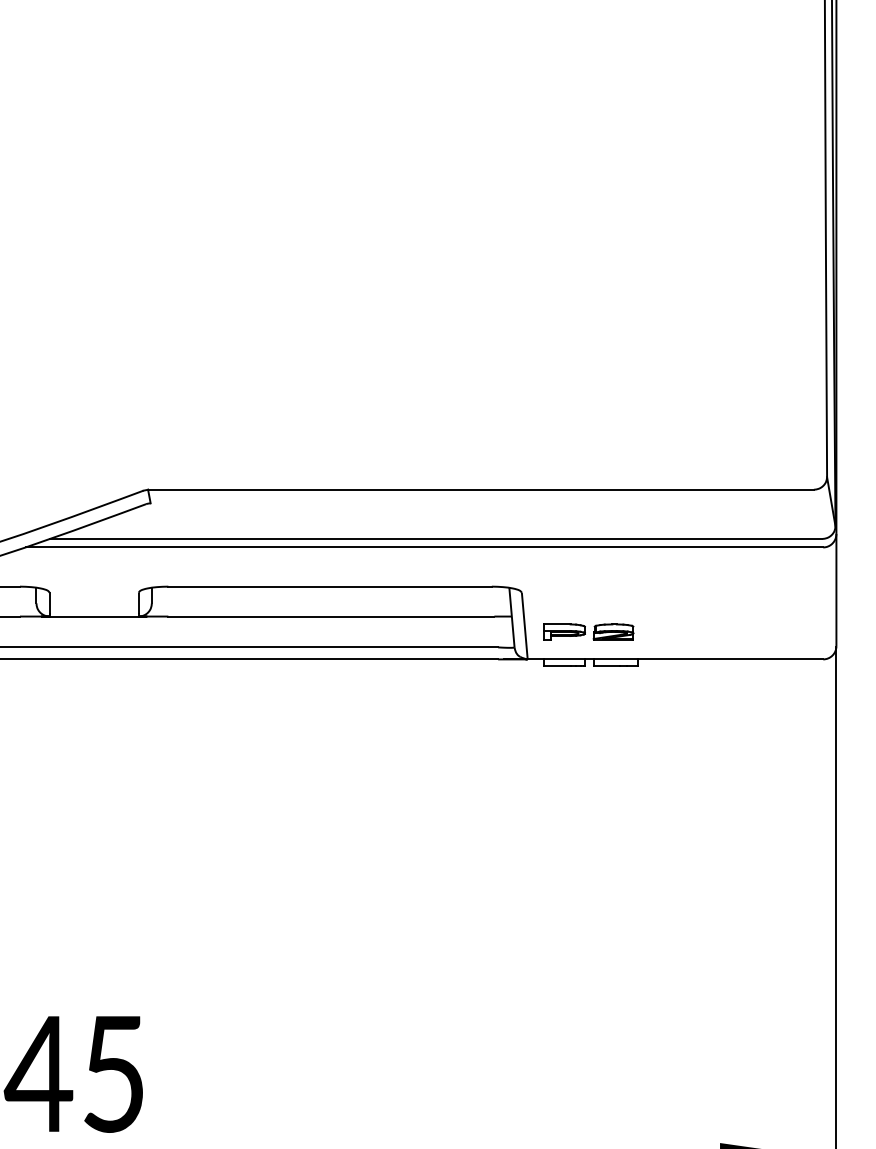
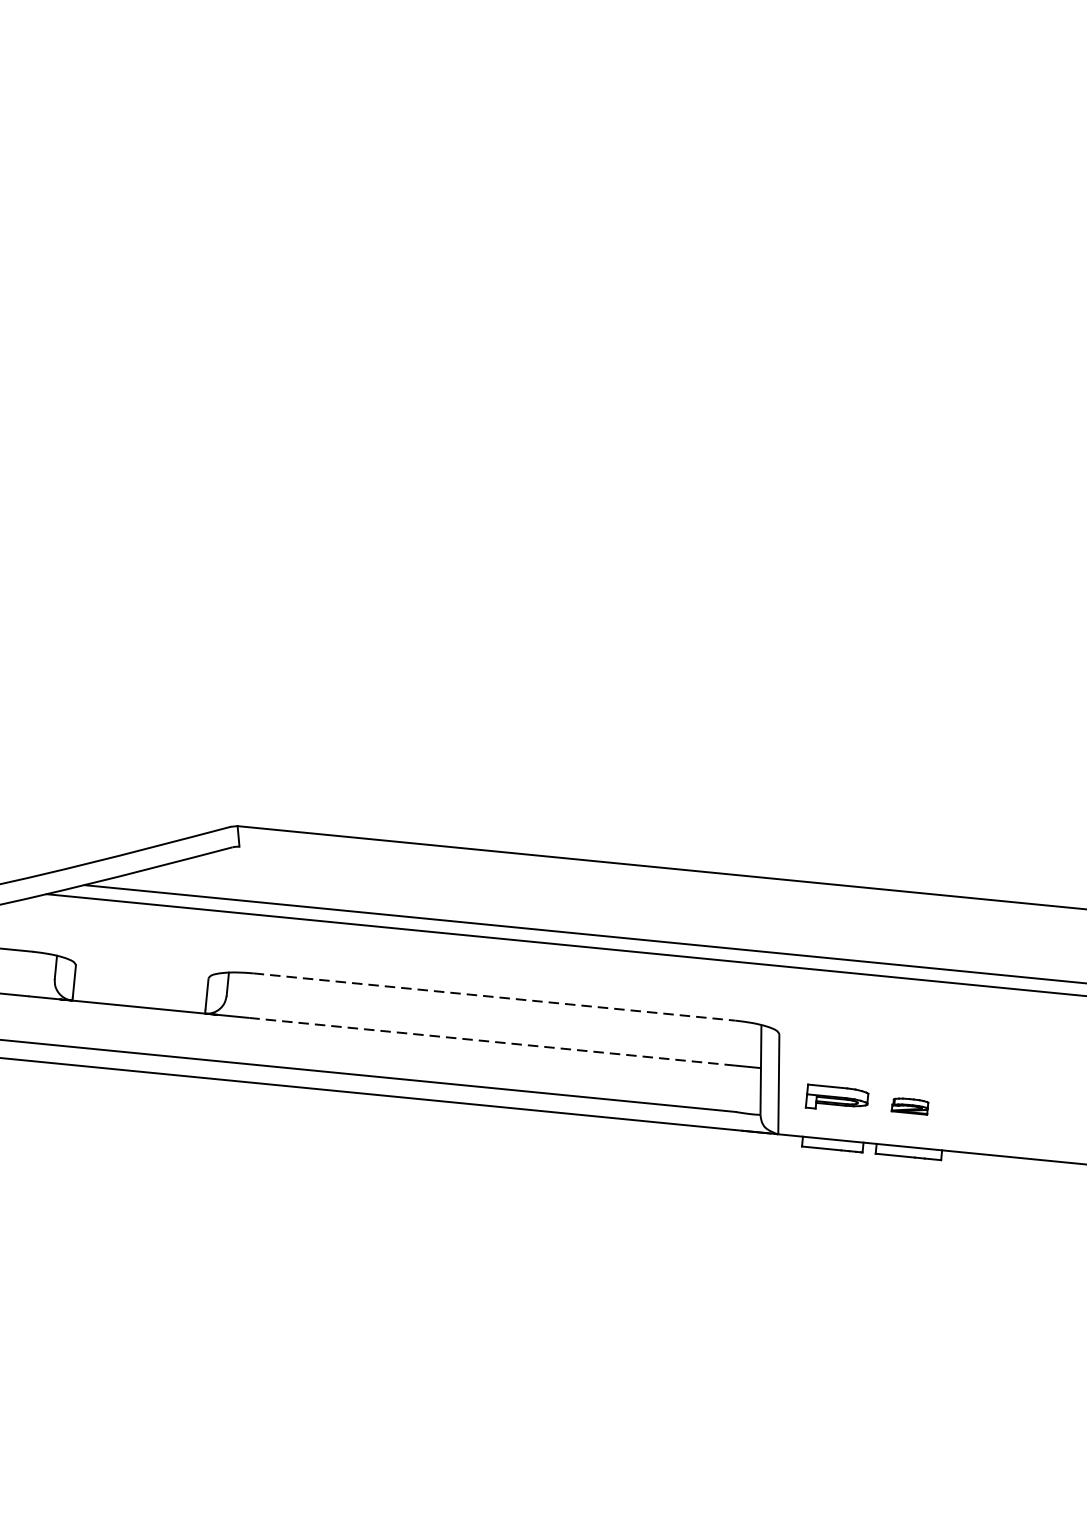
line: (330, 586) -> (495, 996), solid -> dashed
line: (331, 616) -> (492, 1041), solid -> dashed
part: (613, 631) -> (910, 1105), size x0.6

